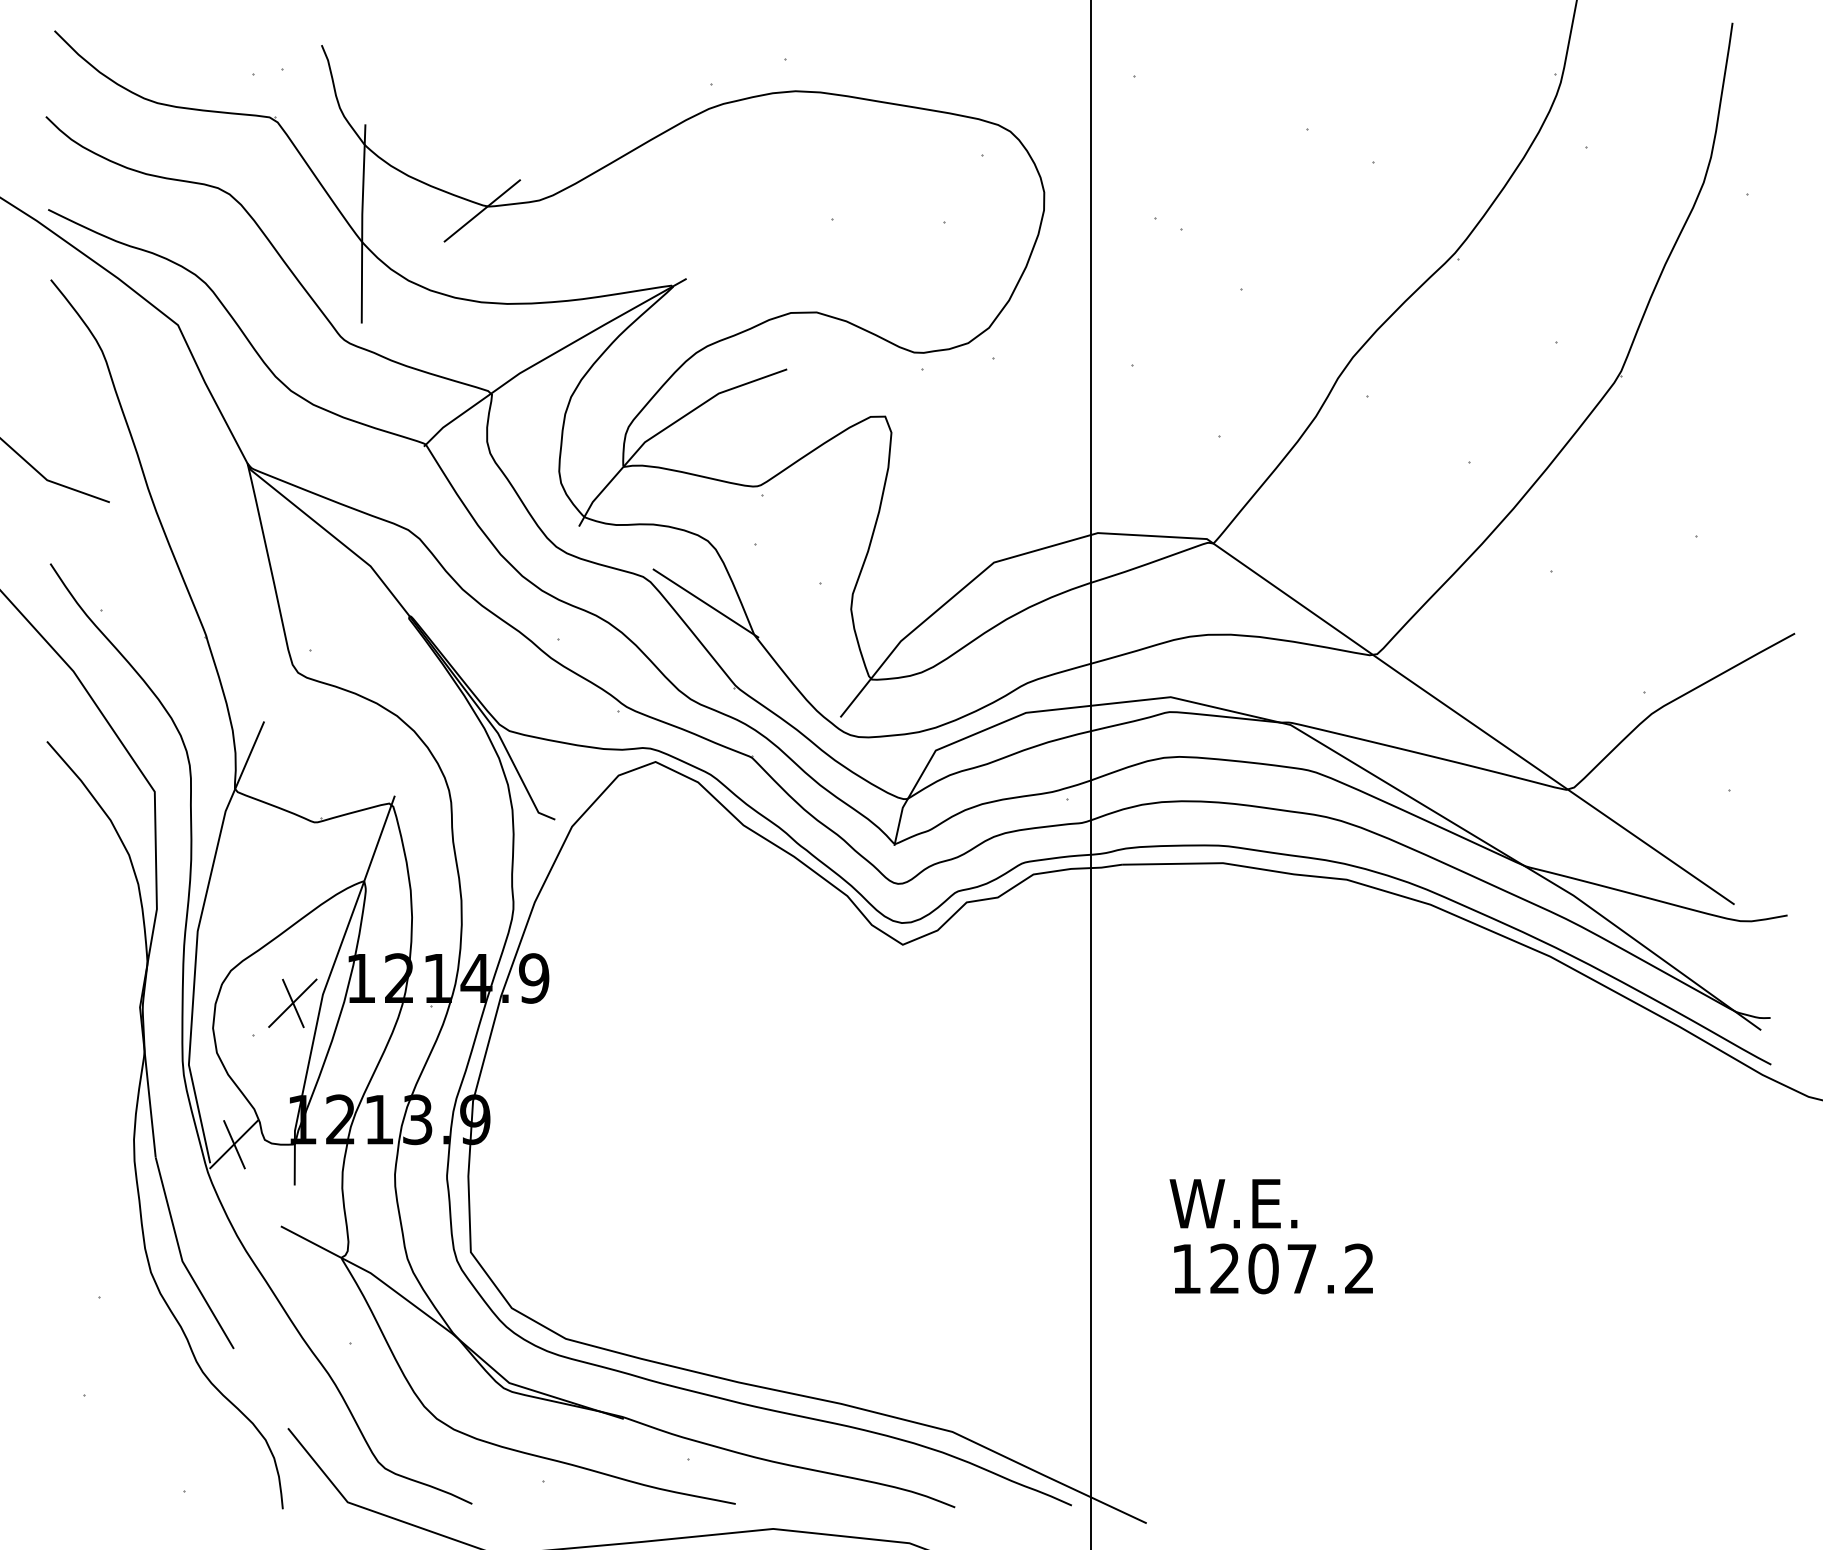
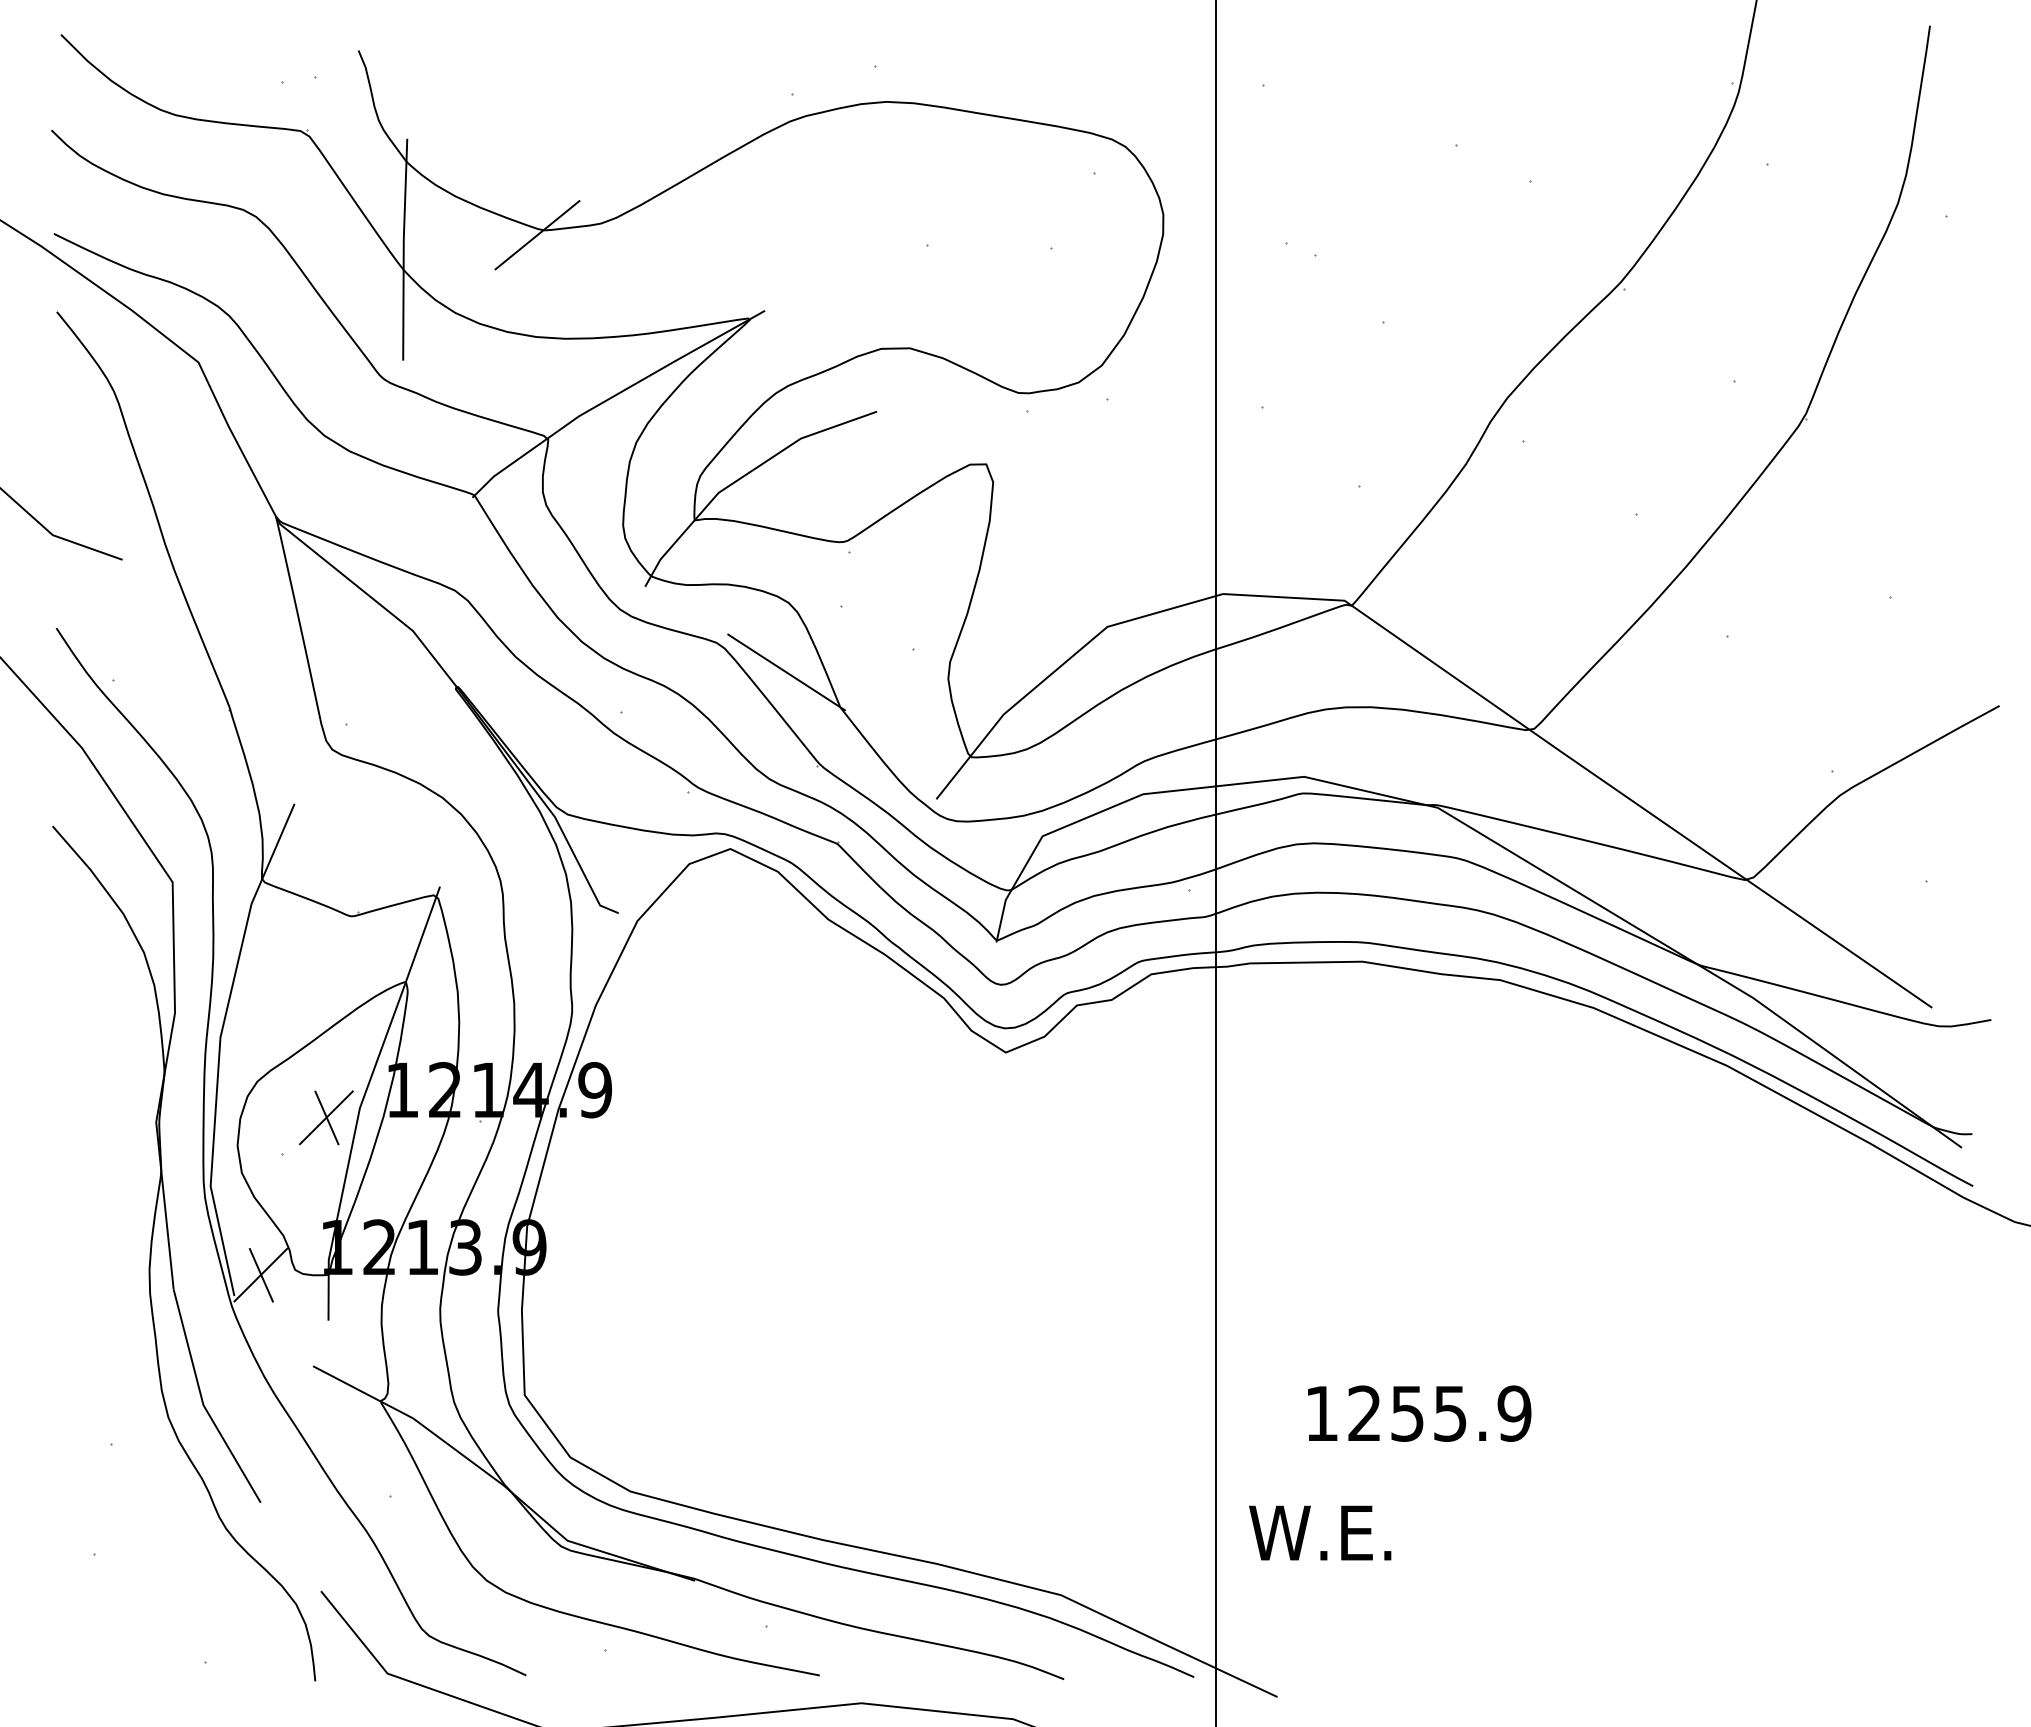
text: (1233, 1203) -> (1320, 1532), moved
text: (1311, 1268) -> (1460, 1413), 1207.2 -> 1255.9

